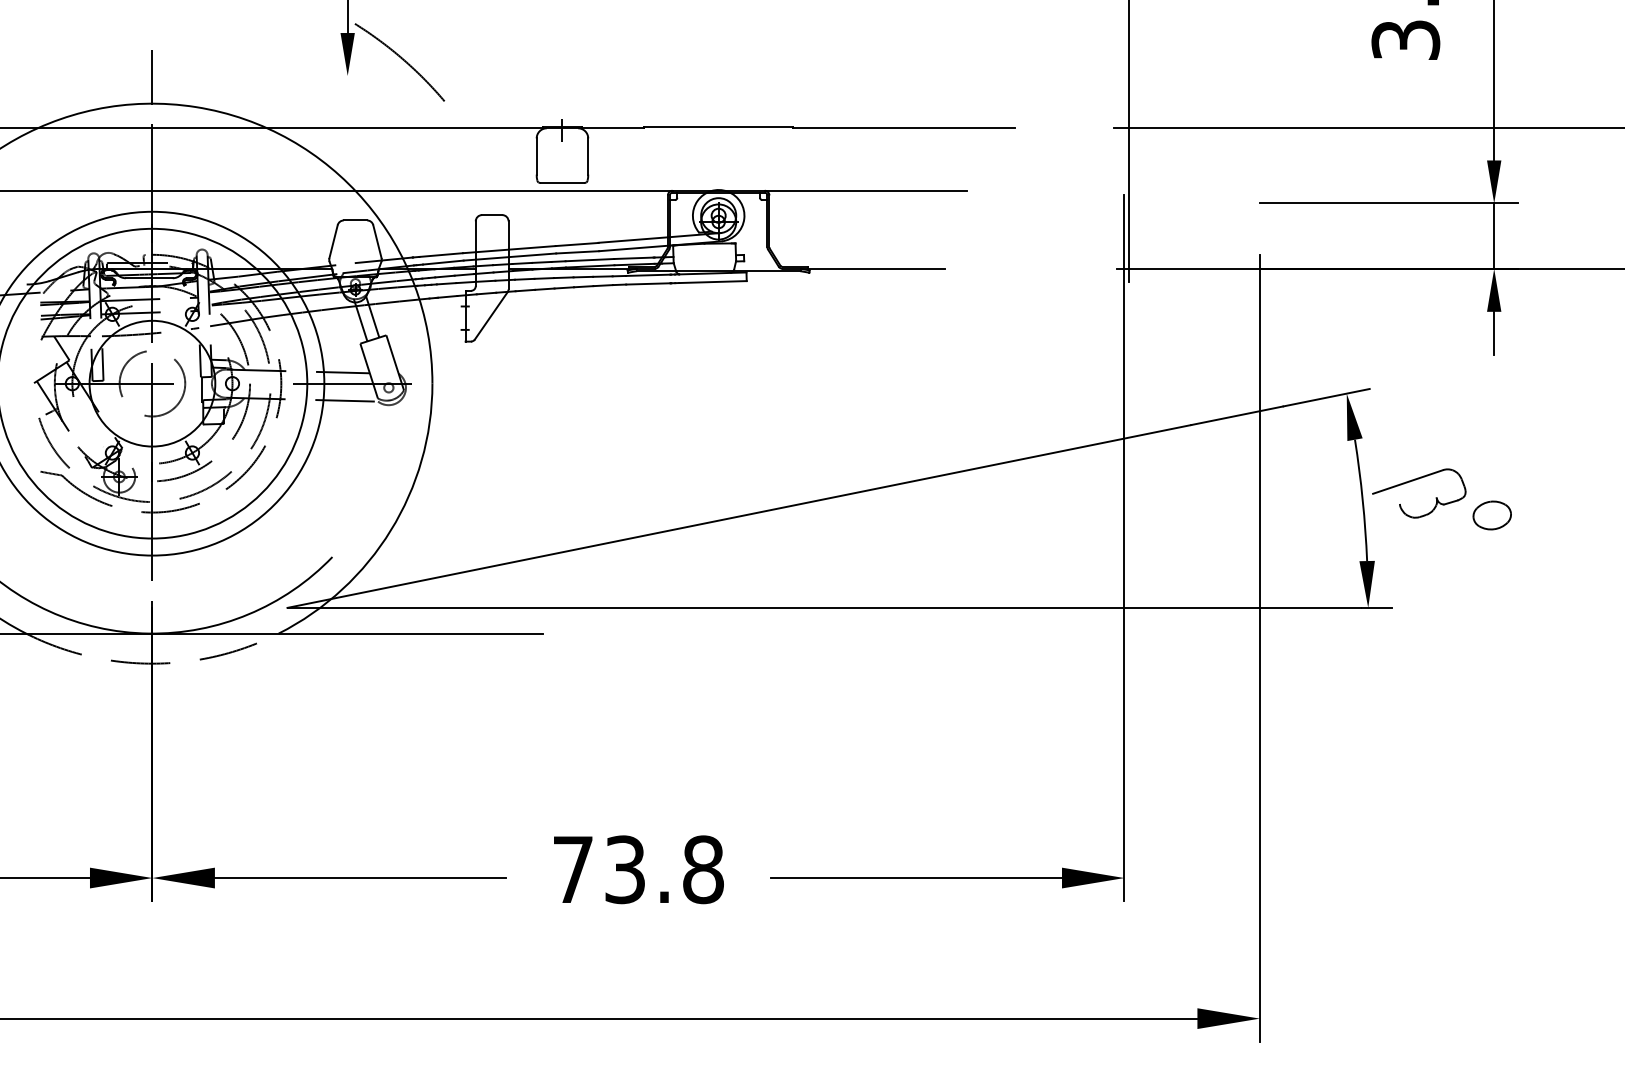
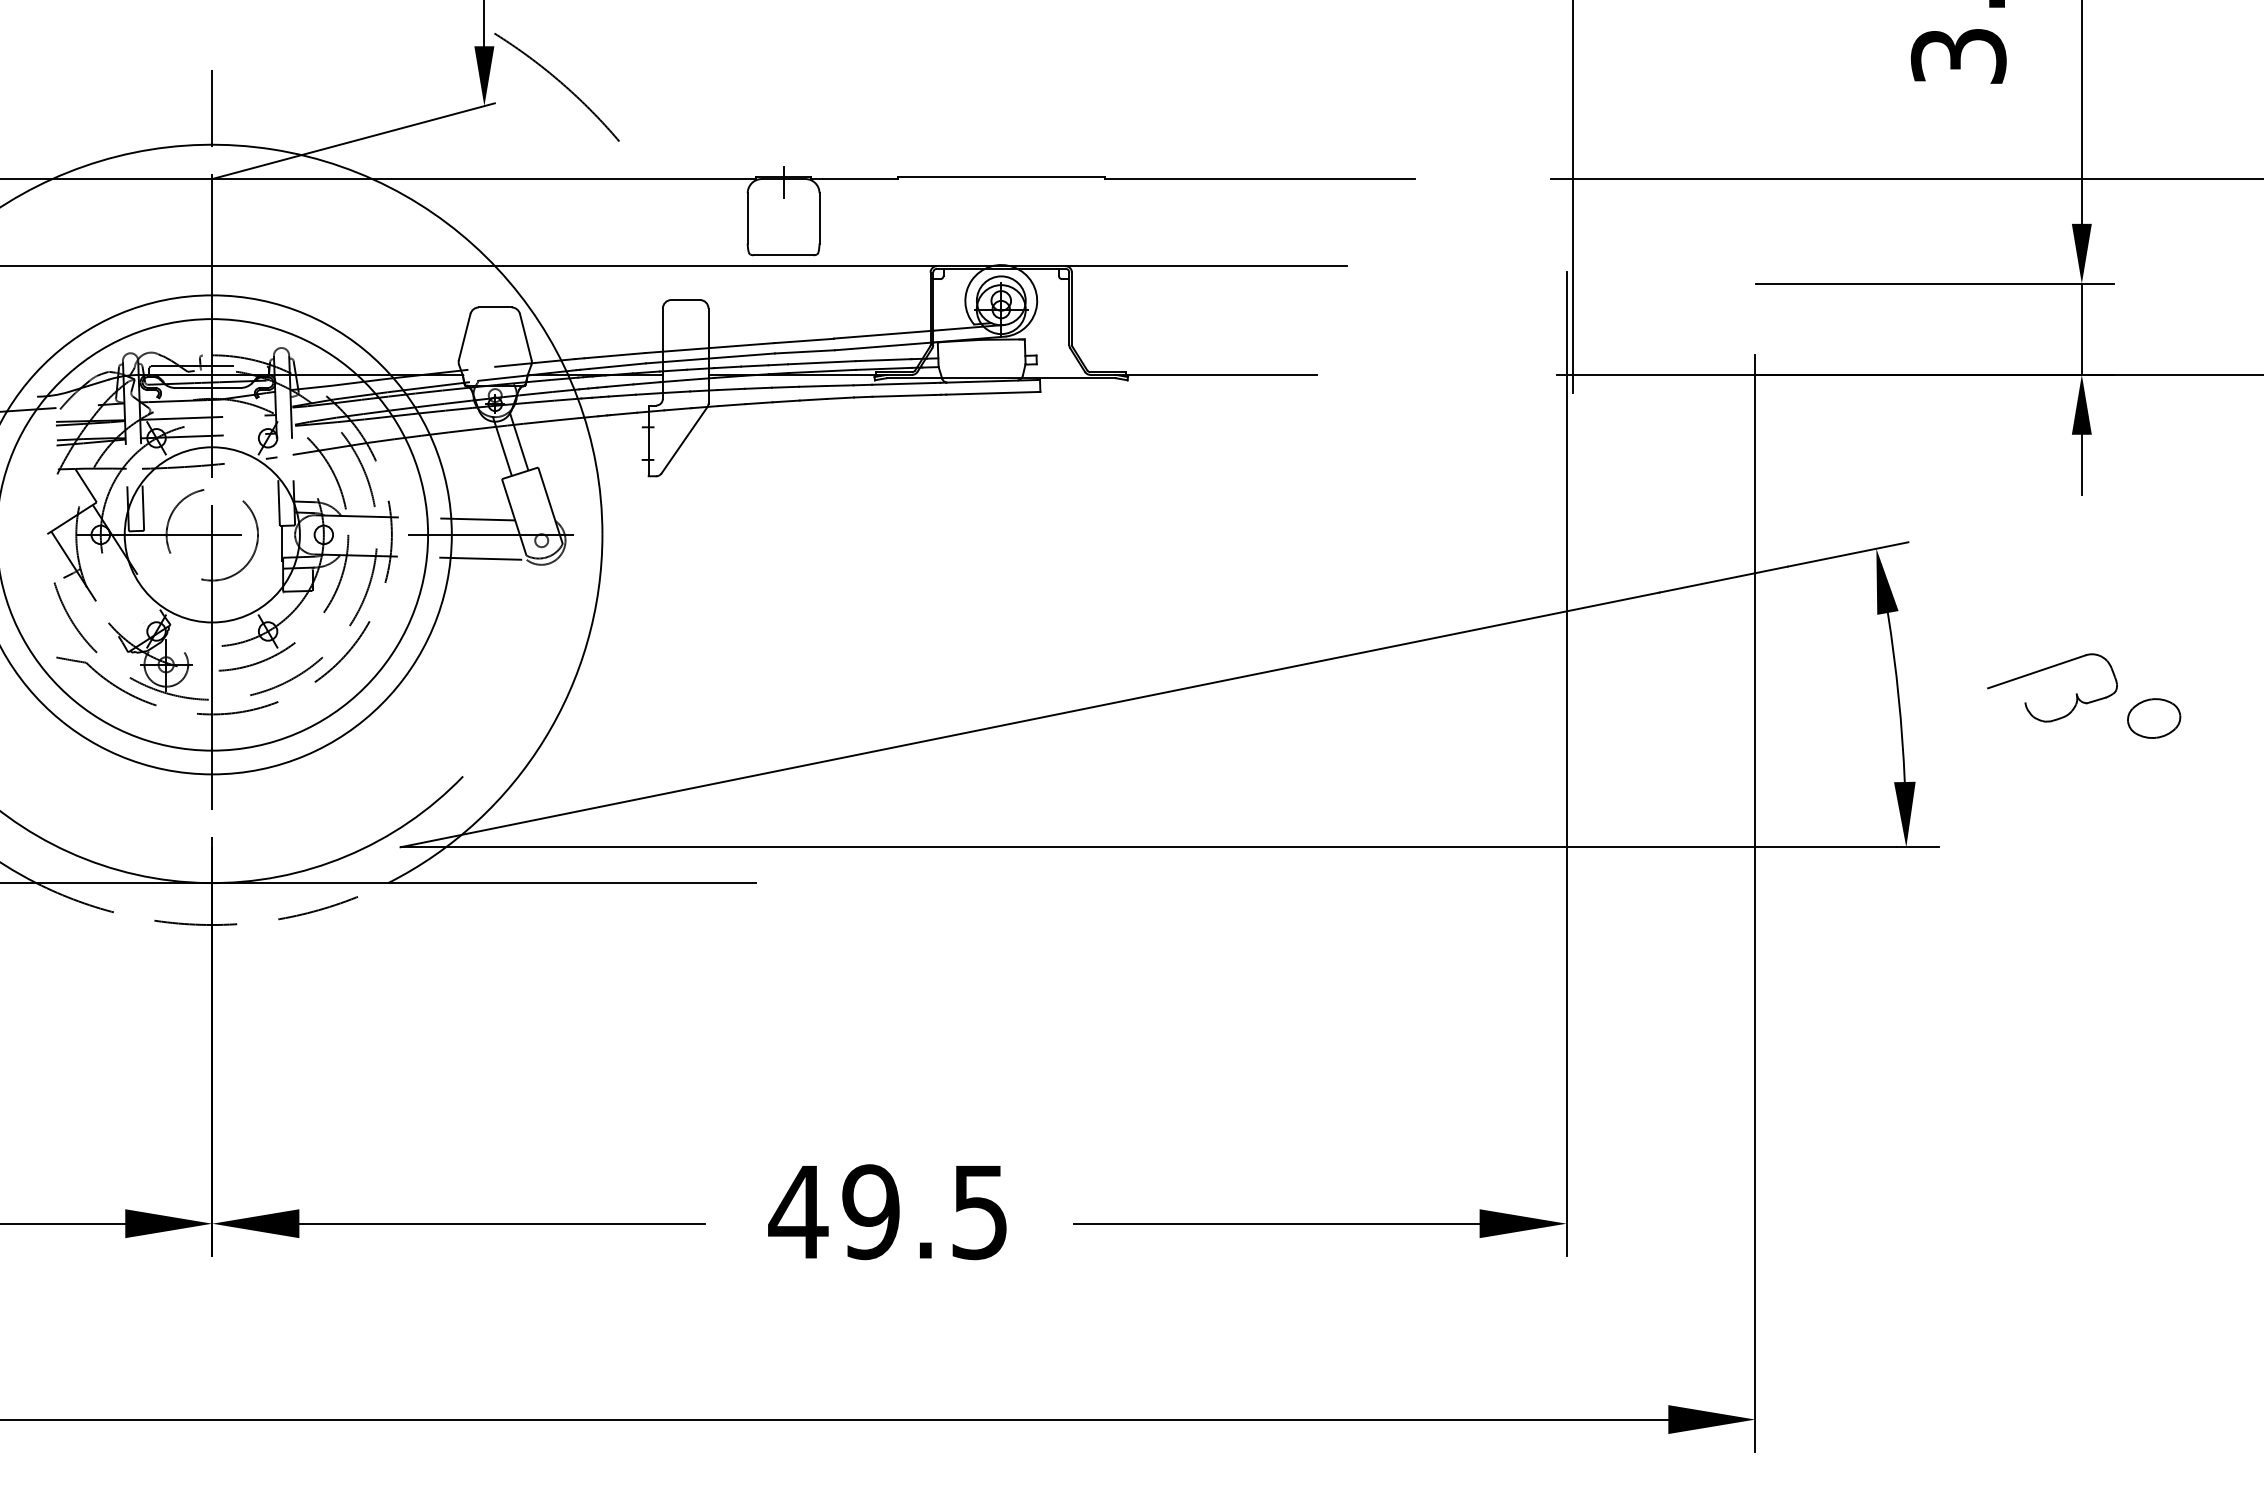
line: (253, 101) -> (353, 141), added
part: (1442, 498) -> (2084, 695), moved
text: (637, 870) -> (888, 1212), 73.8 -> 49.5

